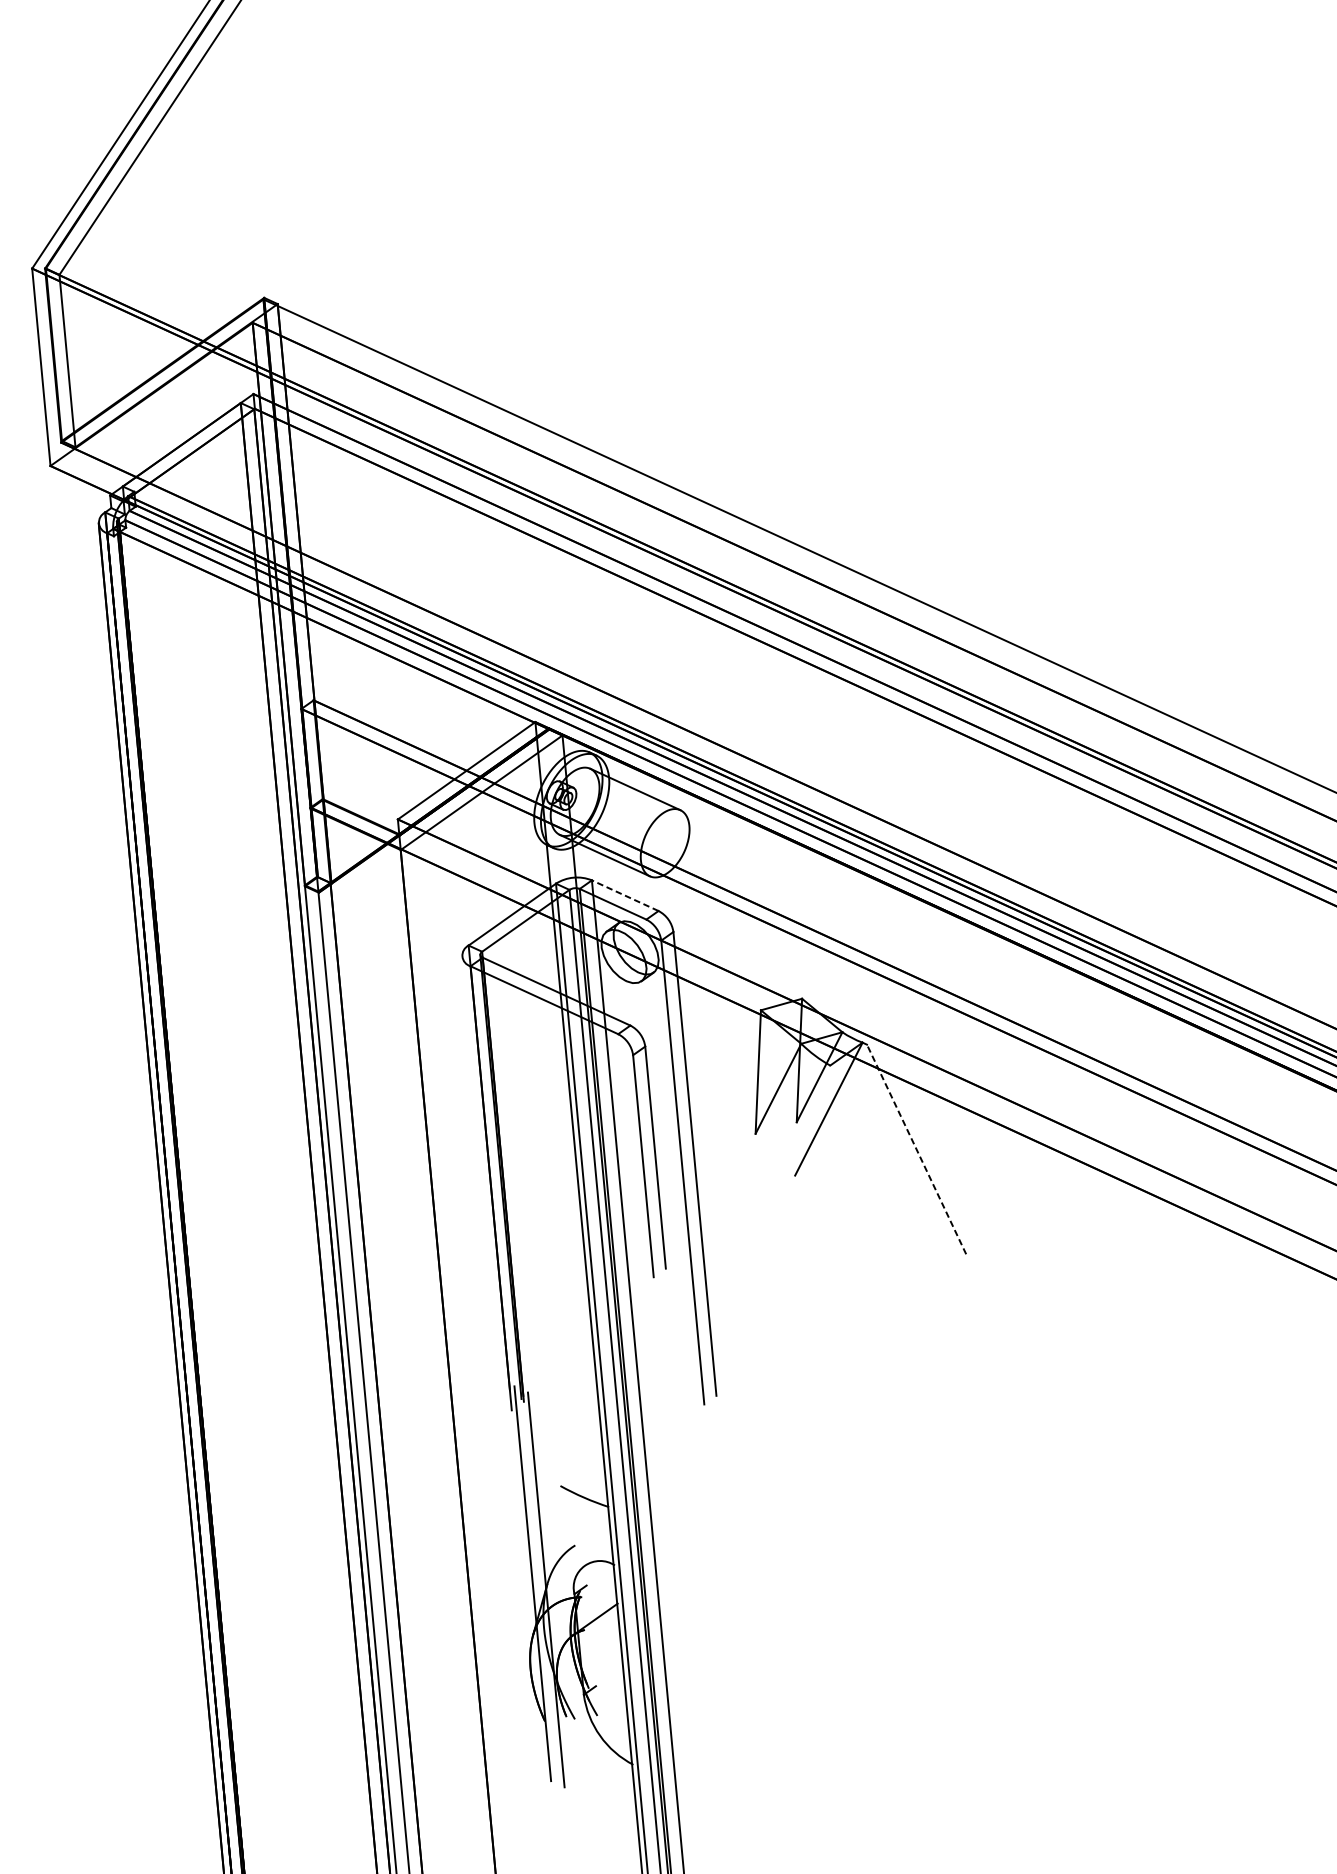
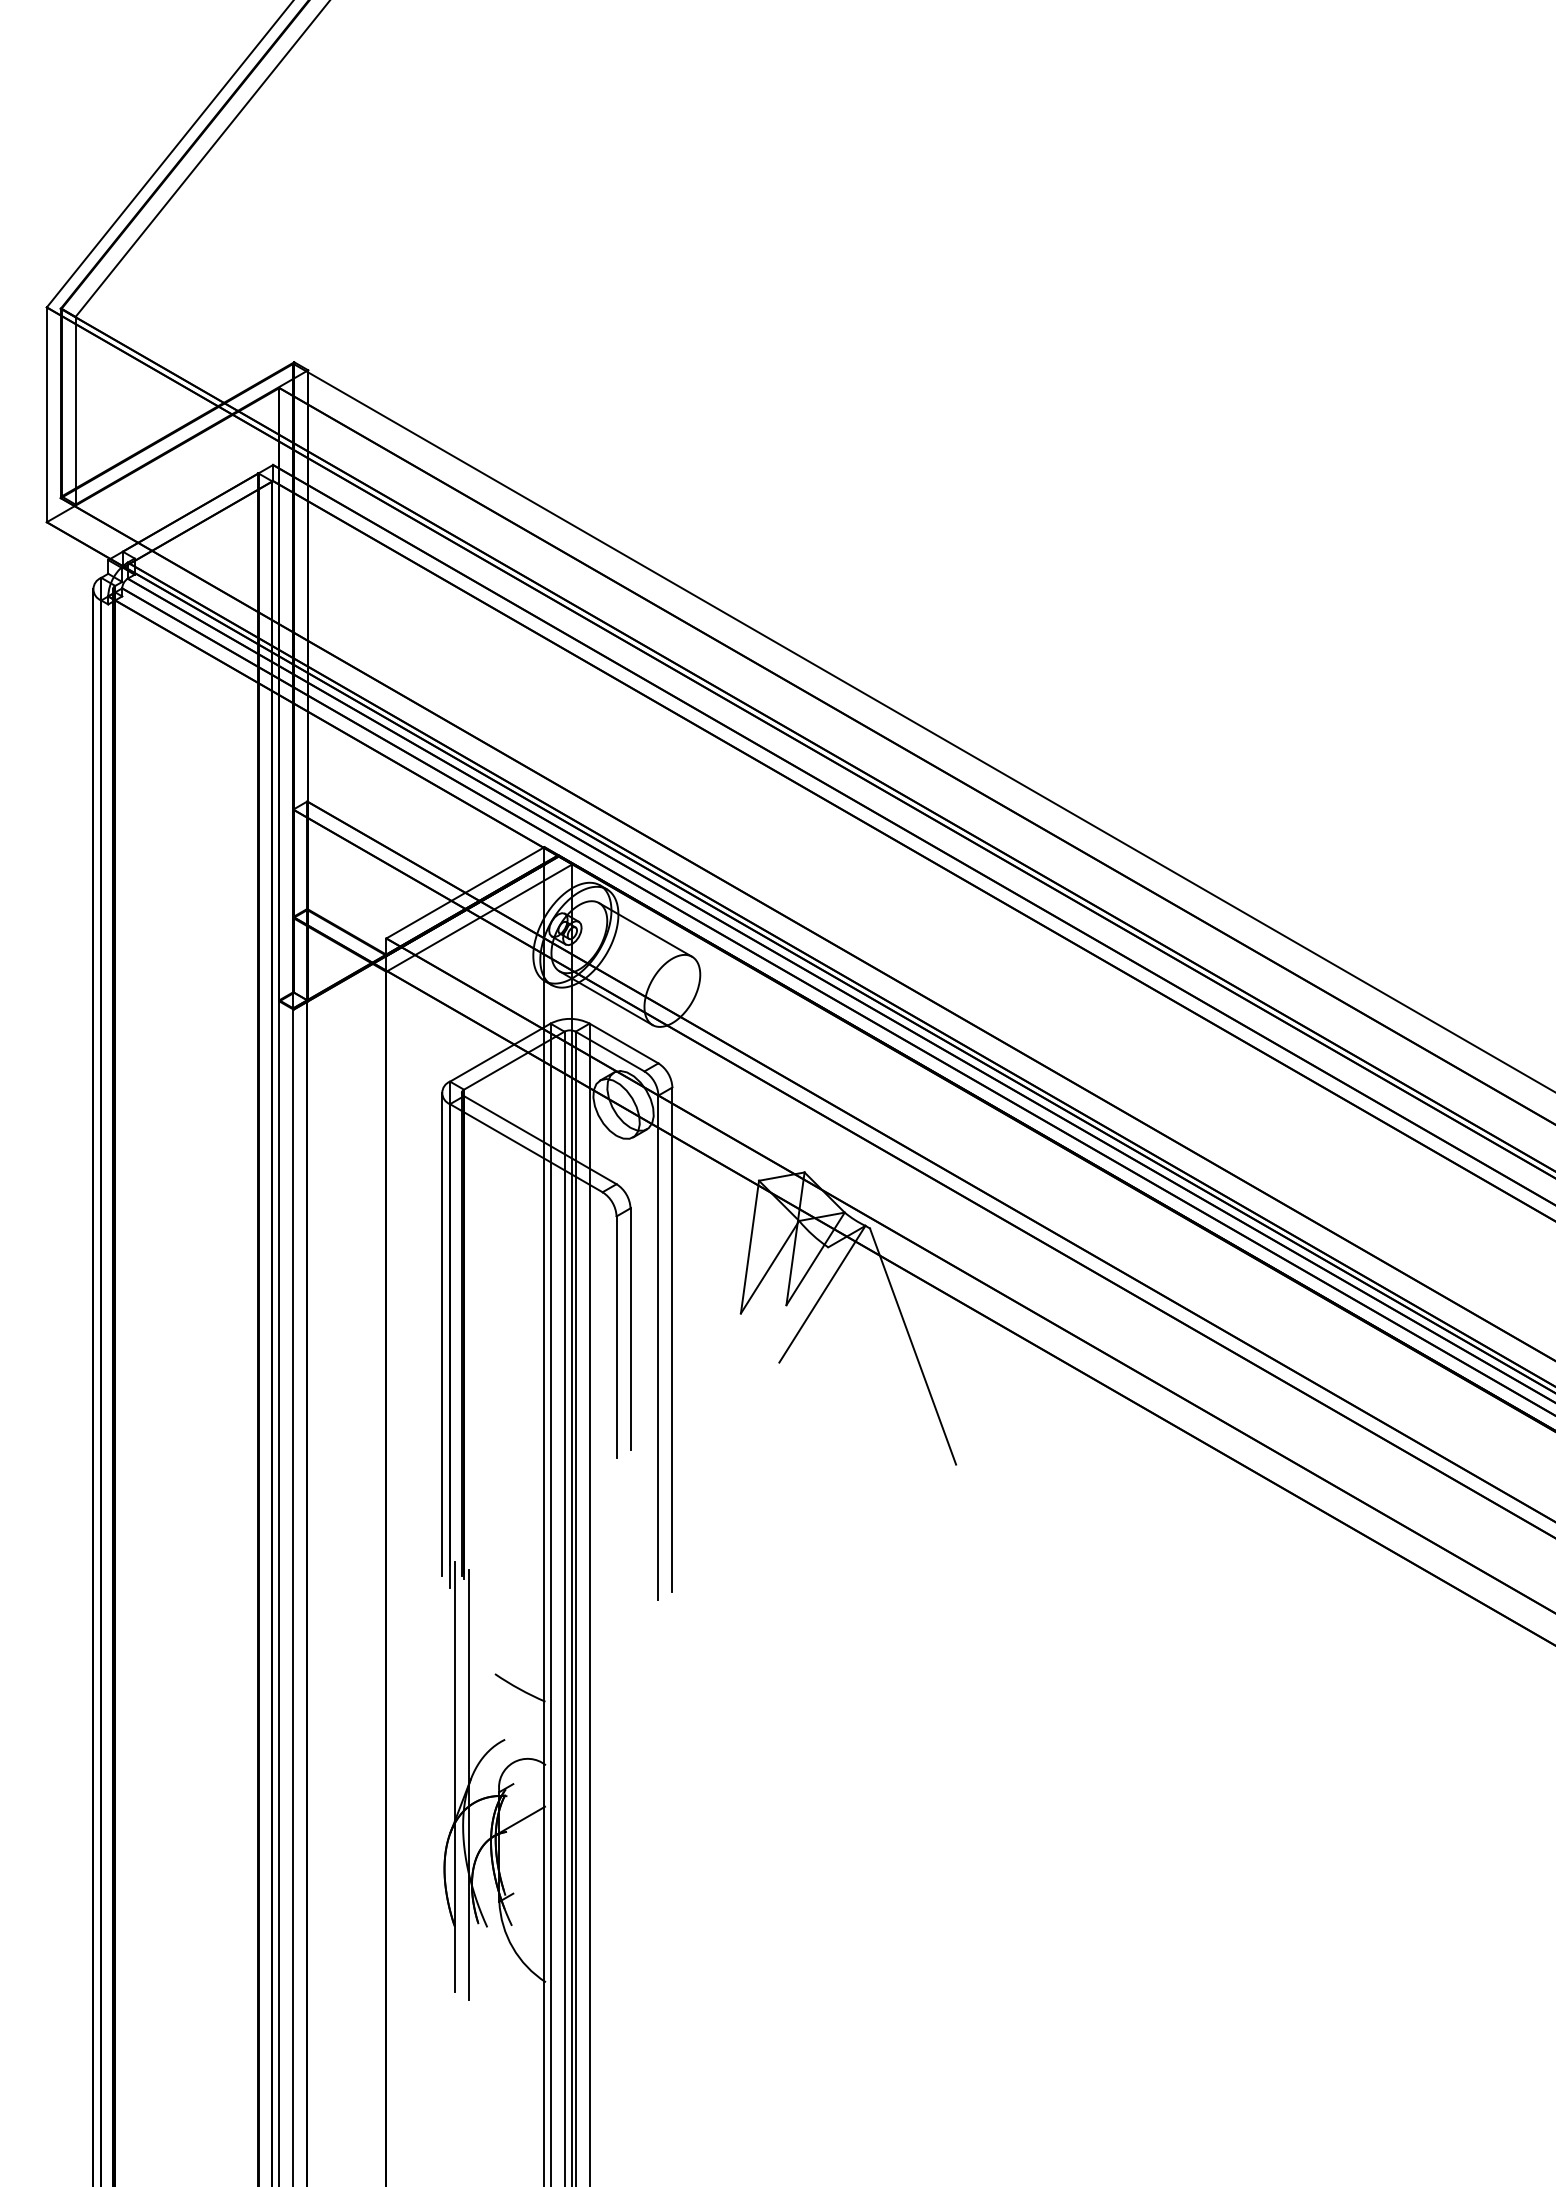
line: (625, 895) -> (624, 1043), dashed -> solid
line: (917, 1149) -> (913, 1346), dashed -> solid
line: (483, 1178) -> (442, 1334), added

